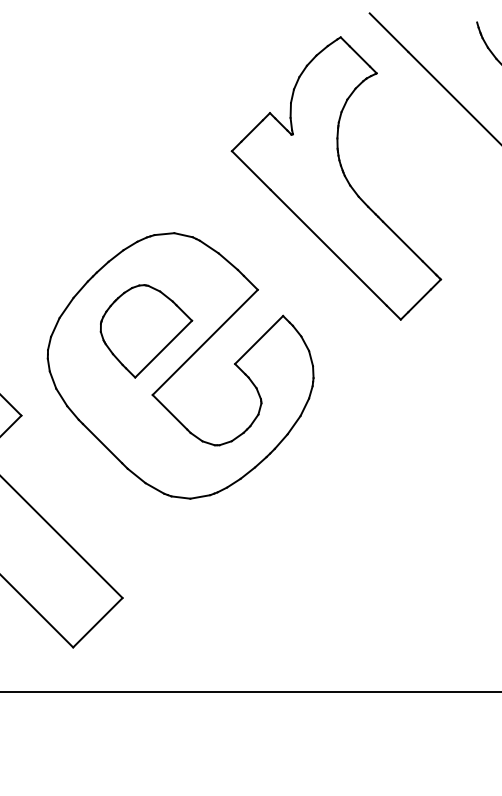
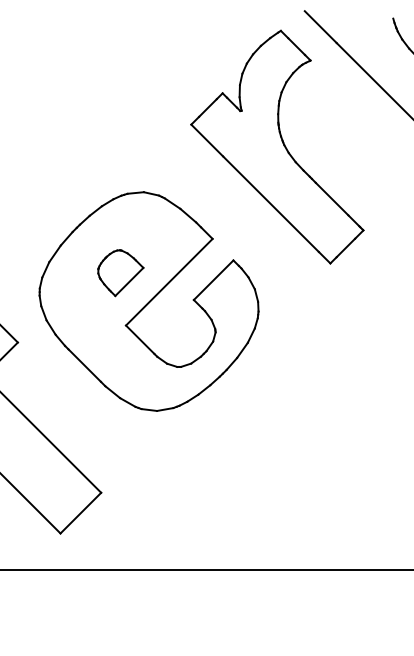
part: (146, 331) -> (120, 273), size x0.6

